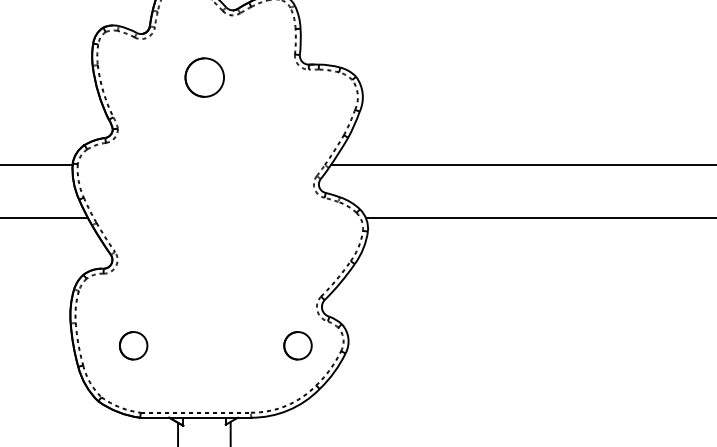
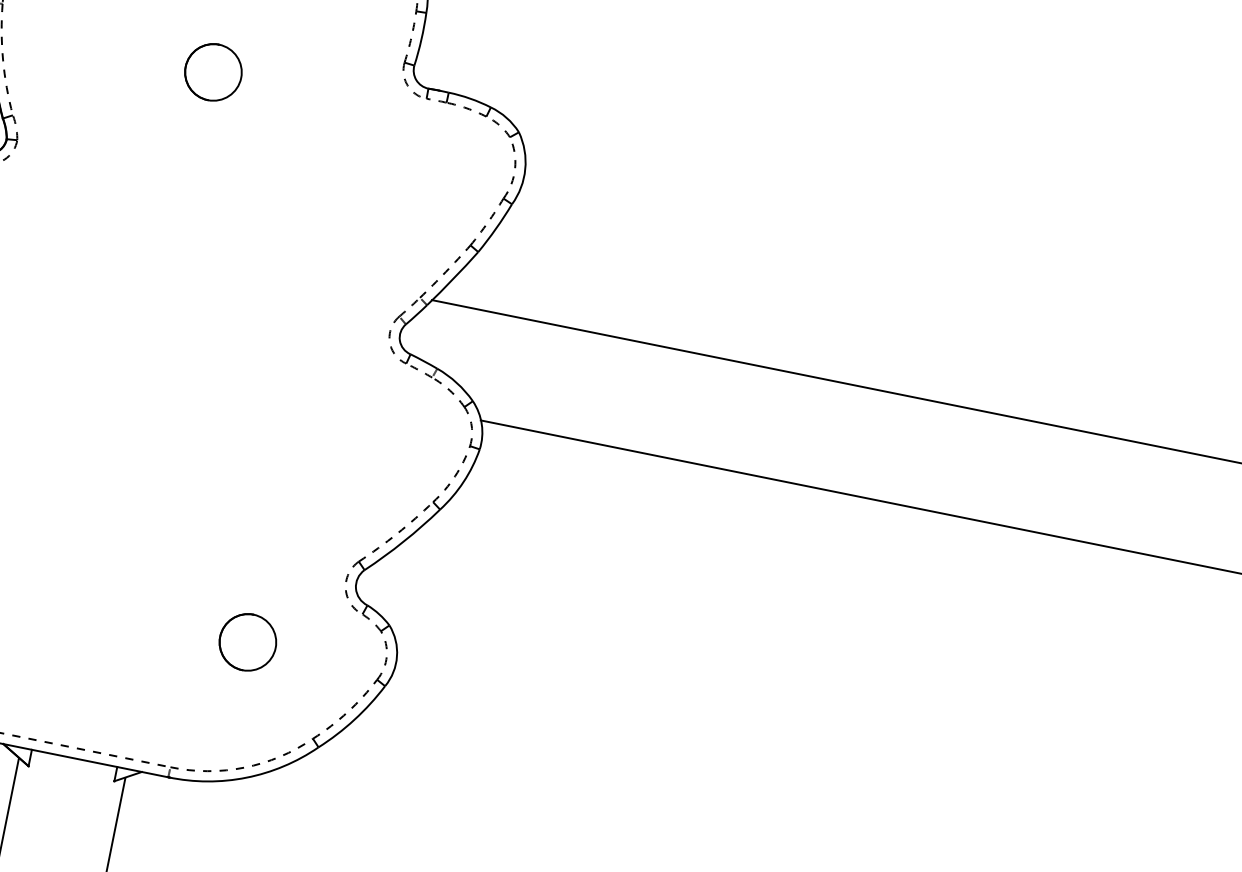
part: (204, 77) -> (212, 72), size x0.71
circle: (297, 345) -> (247, 641), moved

